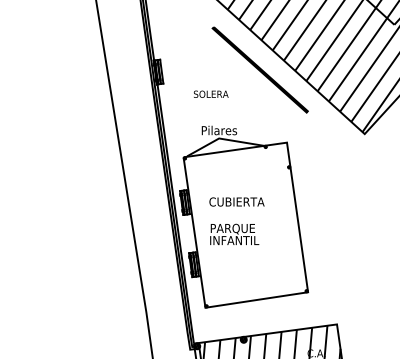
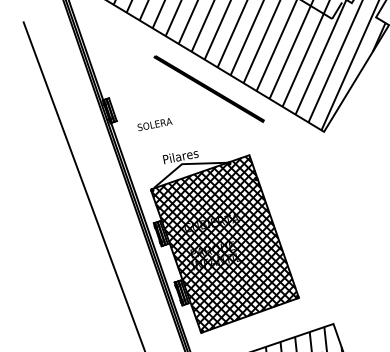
text: (210, 93) -> (154, 123), moved
hatch: (245, 225) -> (224, 244), added

